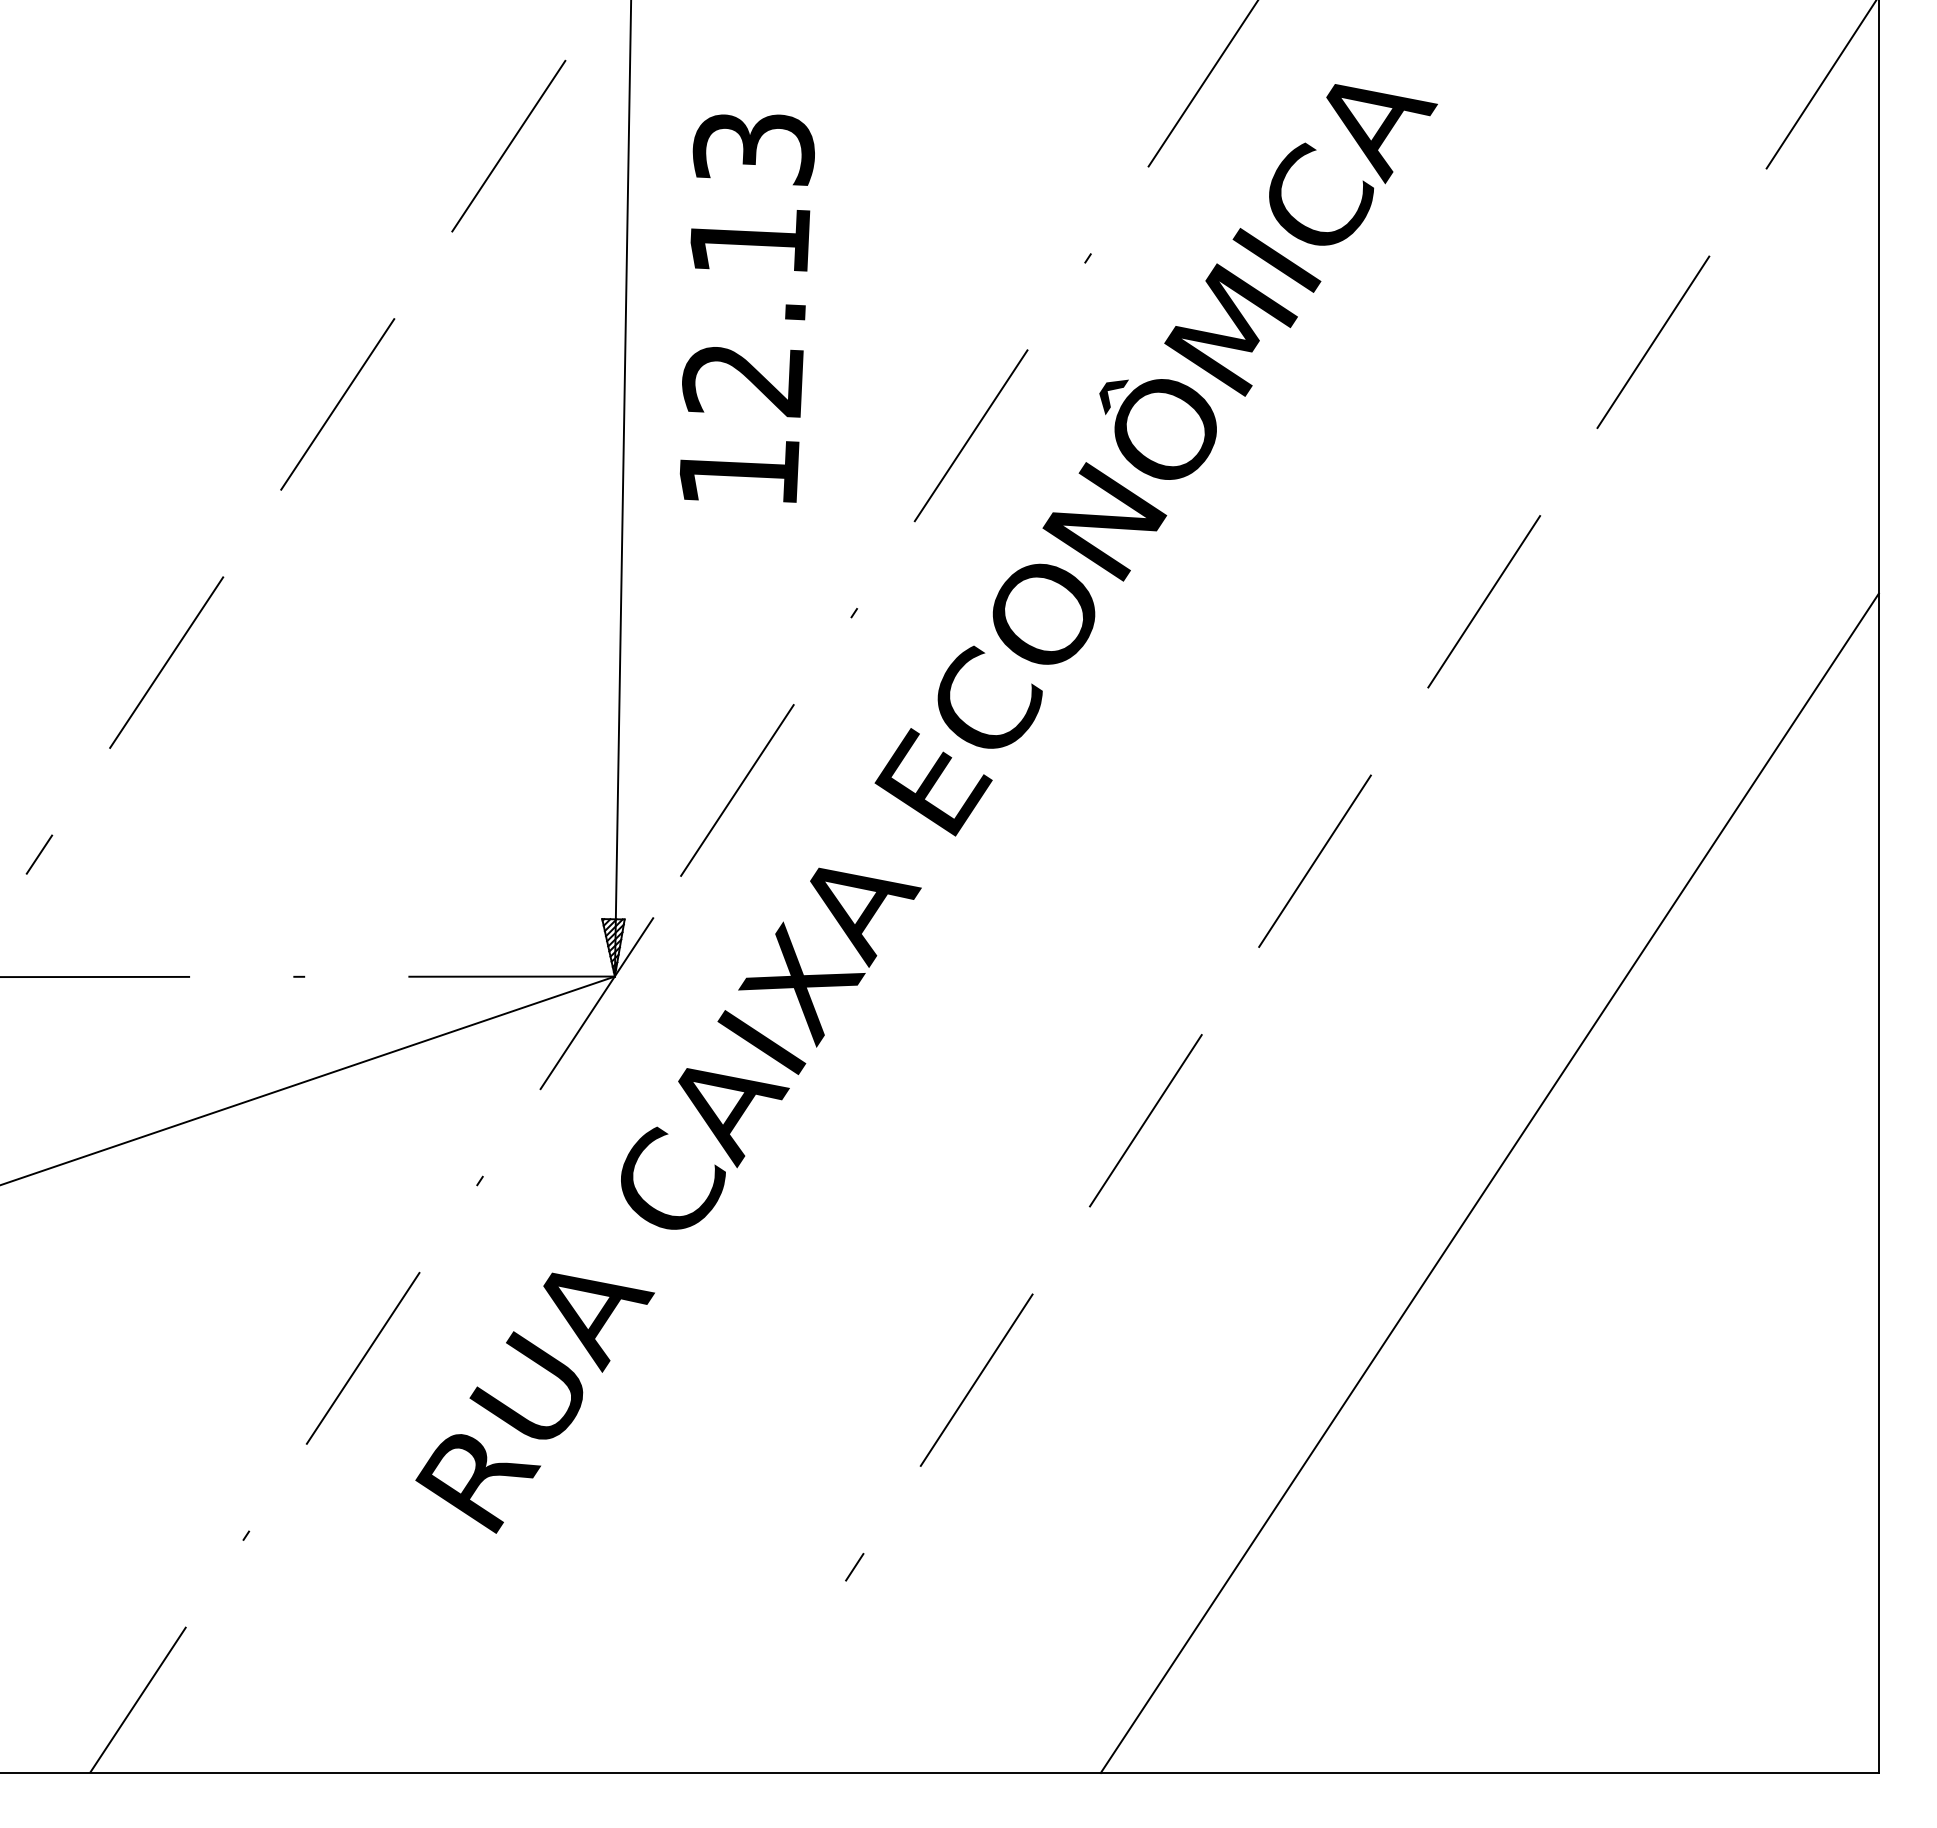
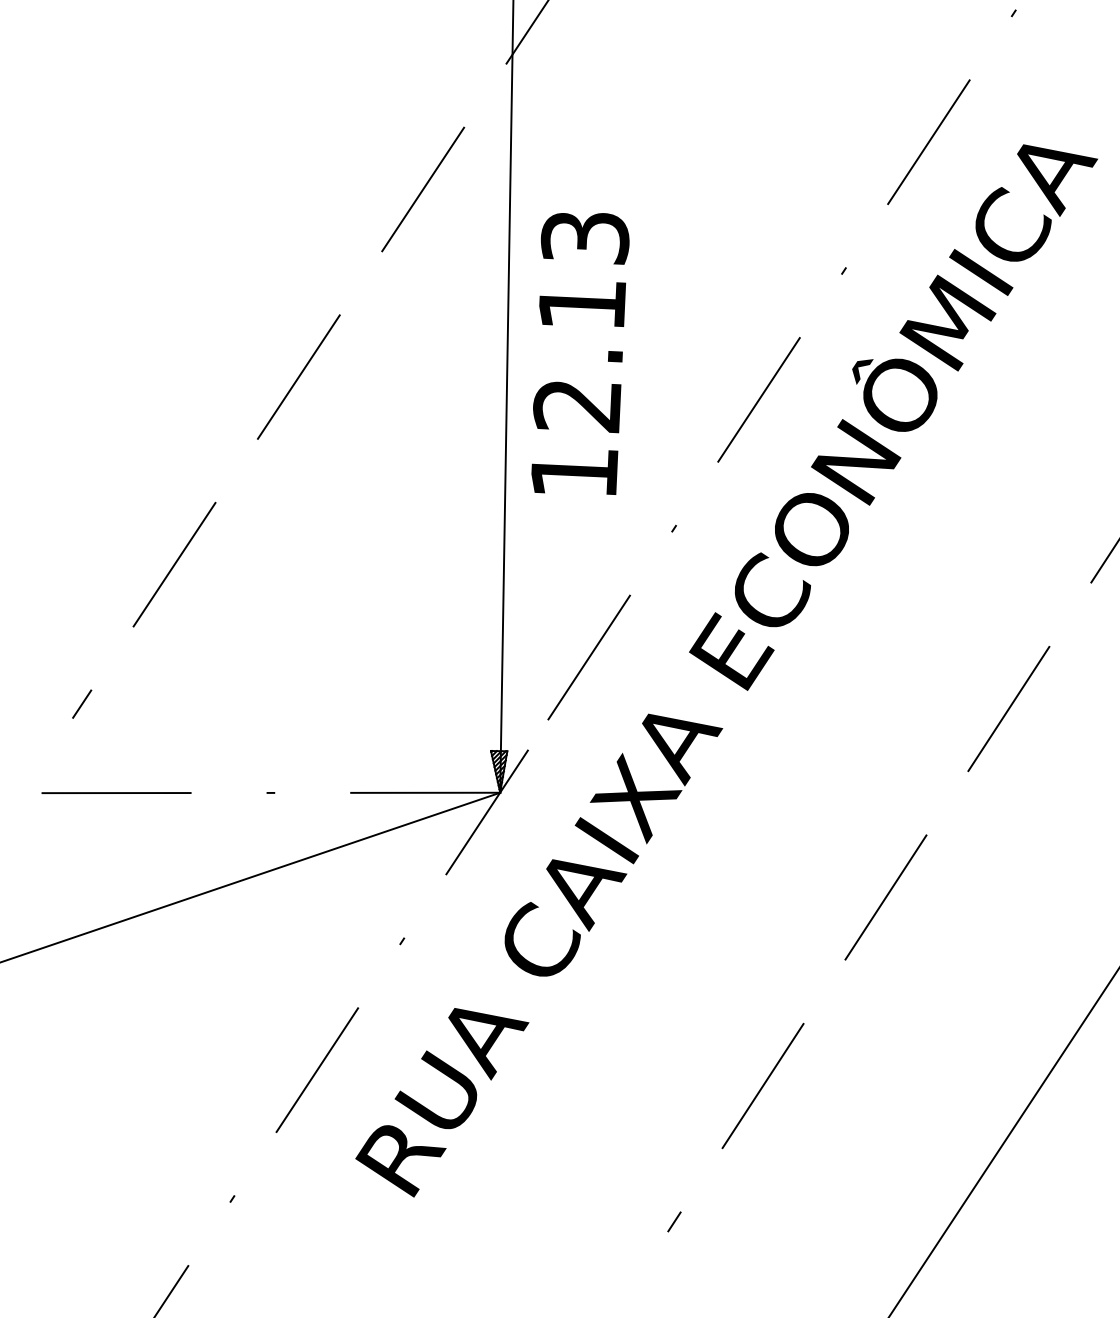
text: (746, 308) -> (579, 353), moved

